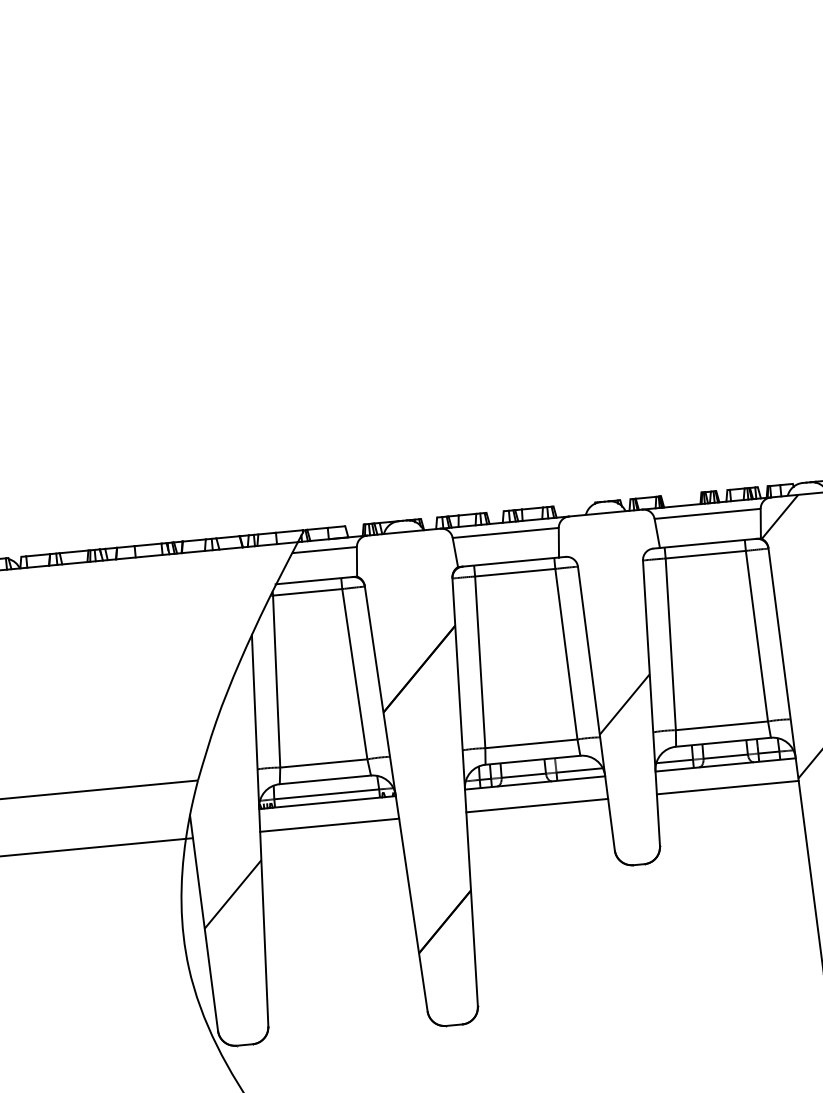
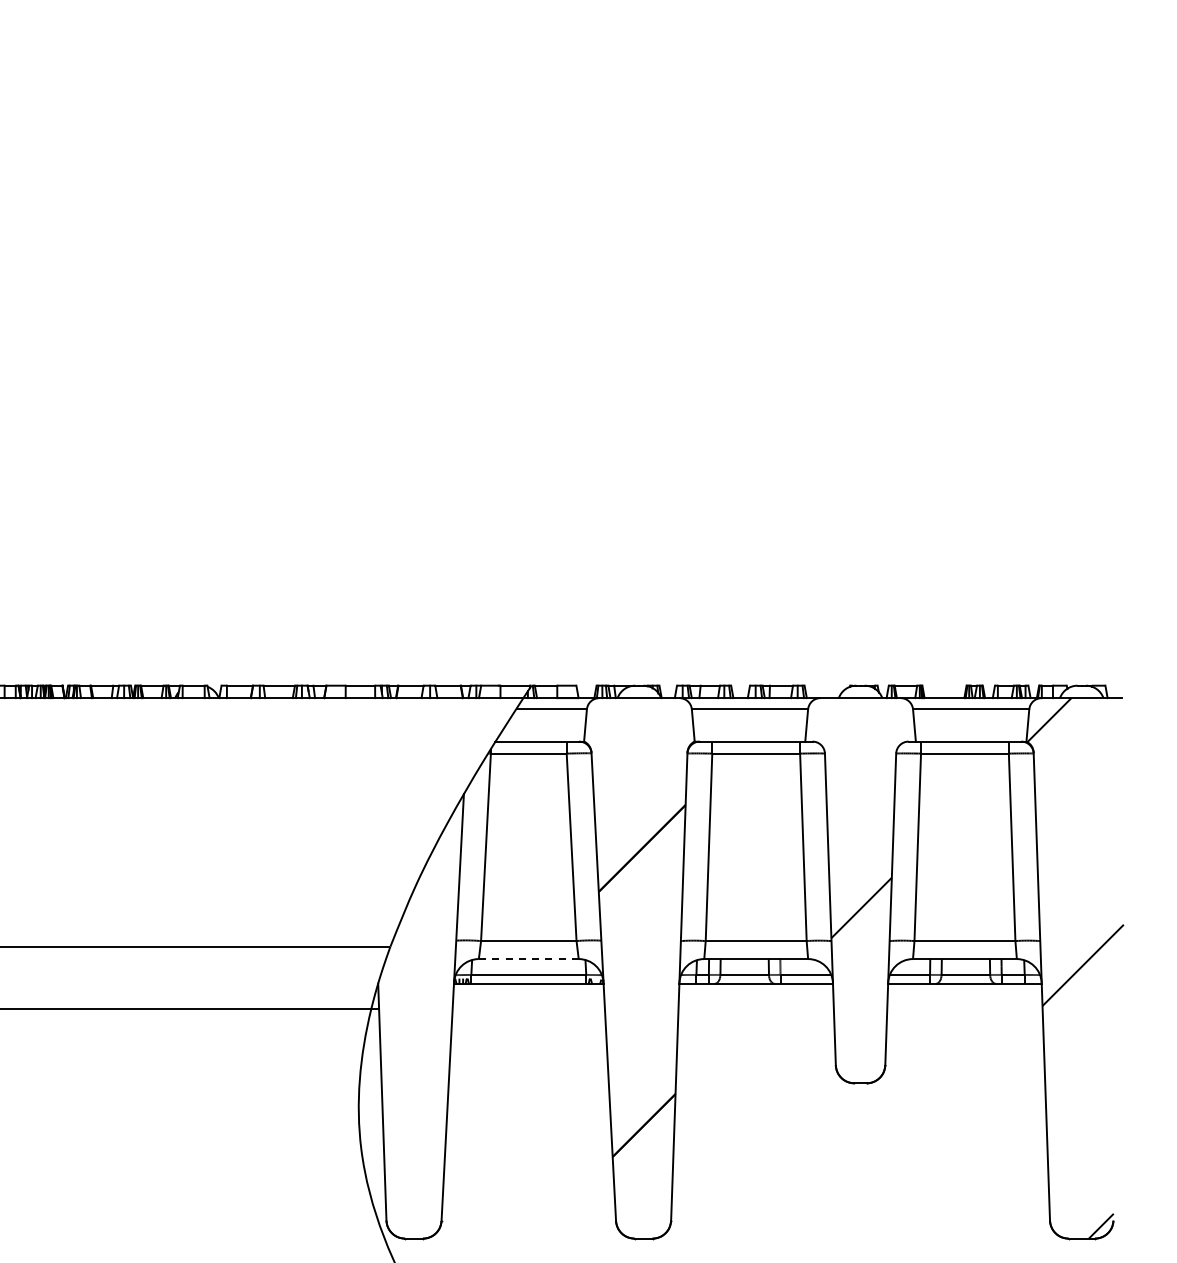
line: (325, 780) -> (528, 959), solid -> dashed
line: (727, 787) -> (964, 1008), removed
line: (536, 805) -> (755, 1008), removed
line: (329, 825) -> (528, 1008), removed
hatch: (232, 894) -> (416, 1073), removed

